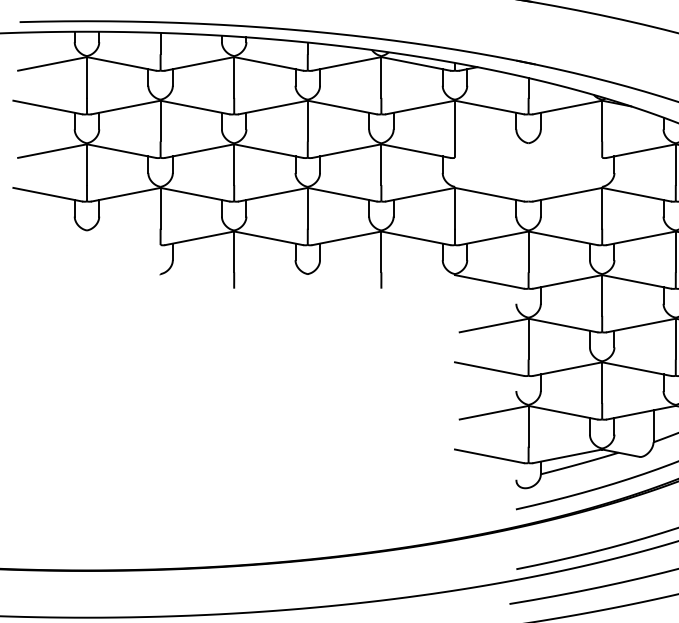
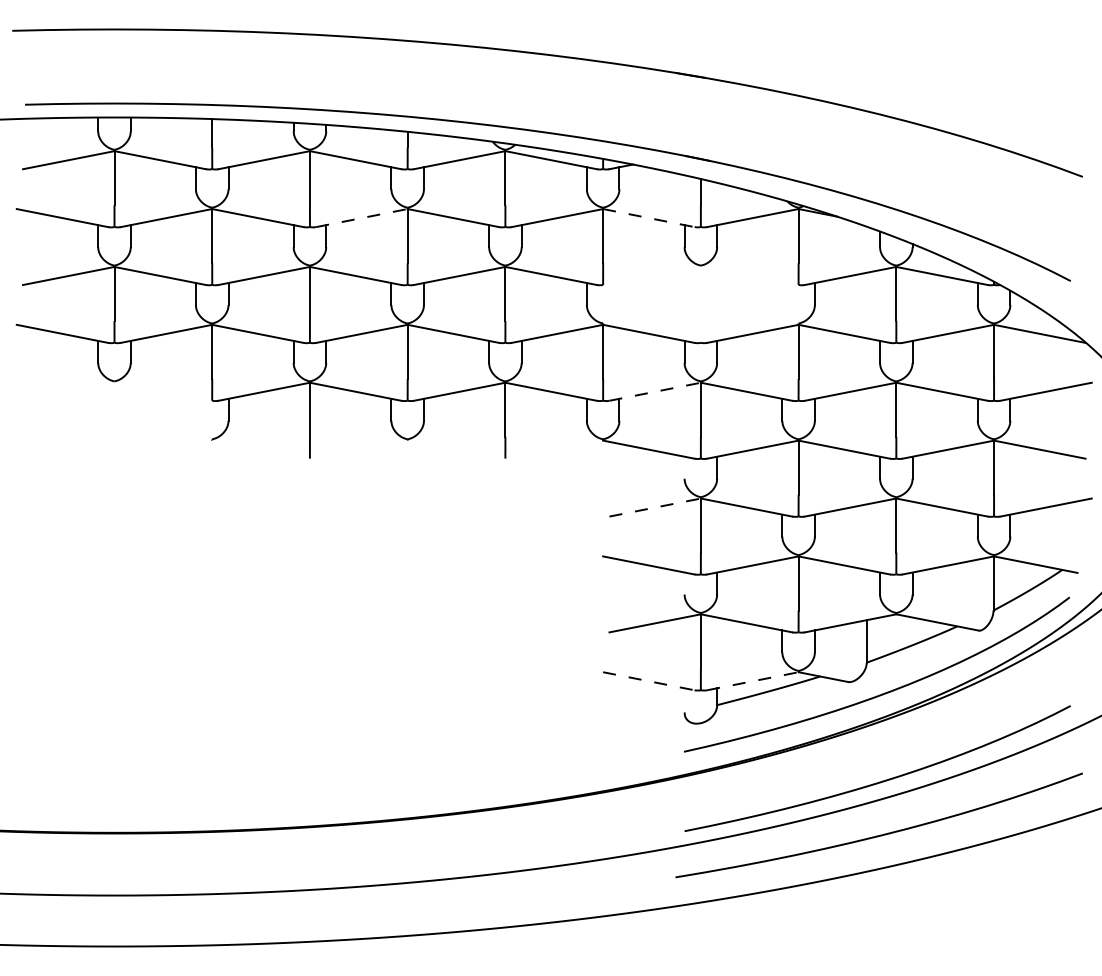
line: (273, 107) -> (361, 218), solid -> dashed
line: (489, 107) -> (648, 218), solid -> dashed
line: (494, 238) -> (655, 391), solid -> dashed
line: (494, 325) -> (655, 507), solid -> dashed
line: (489, 456) -> (648, 681), solid -> dashed
line: (567, 456) -> (752, 681), solid -> dashed

